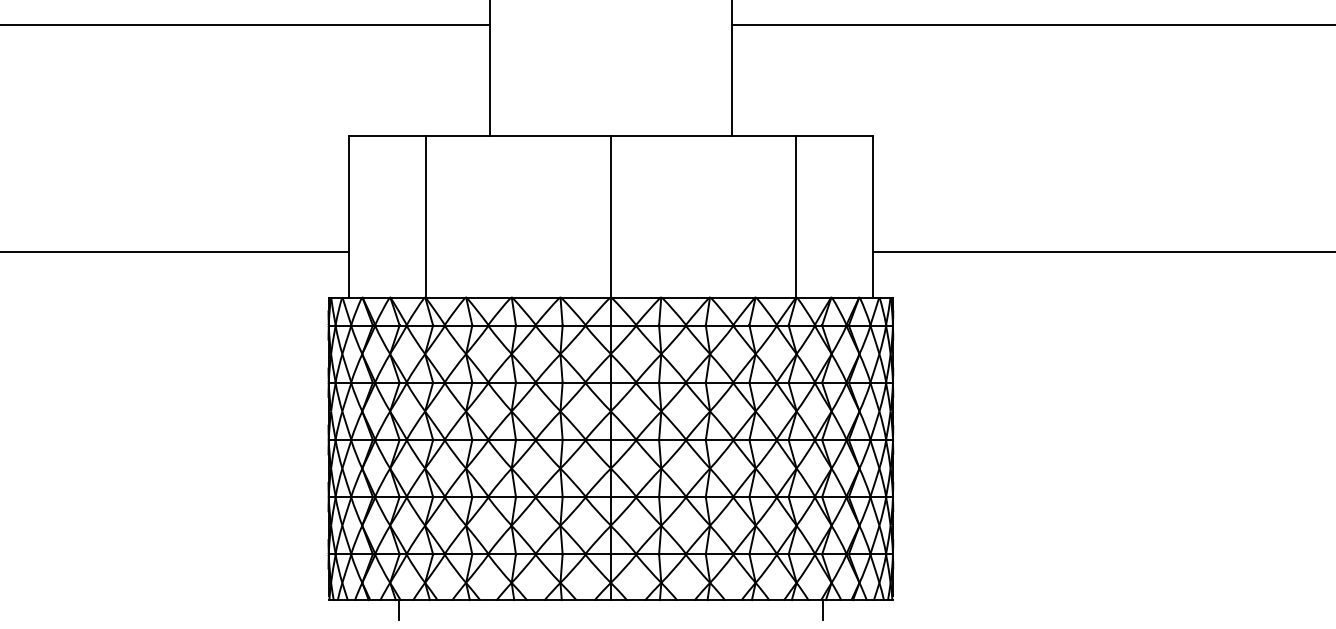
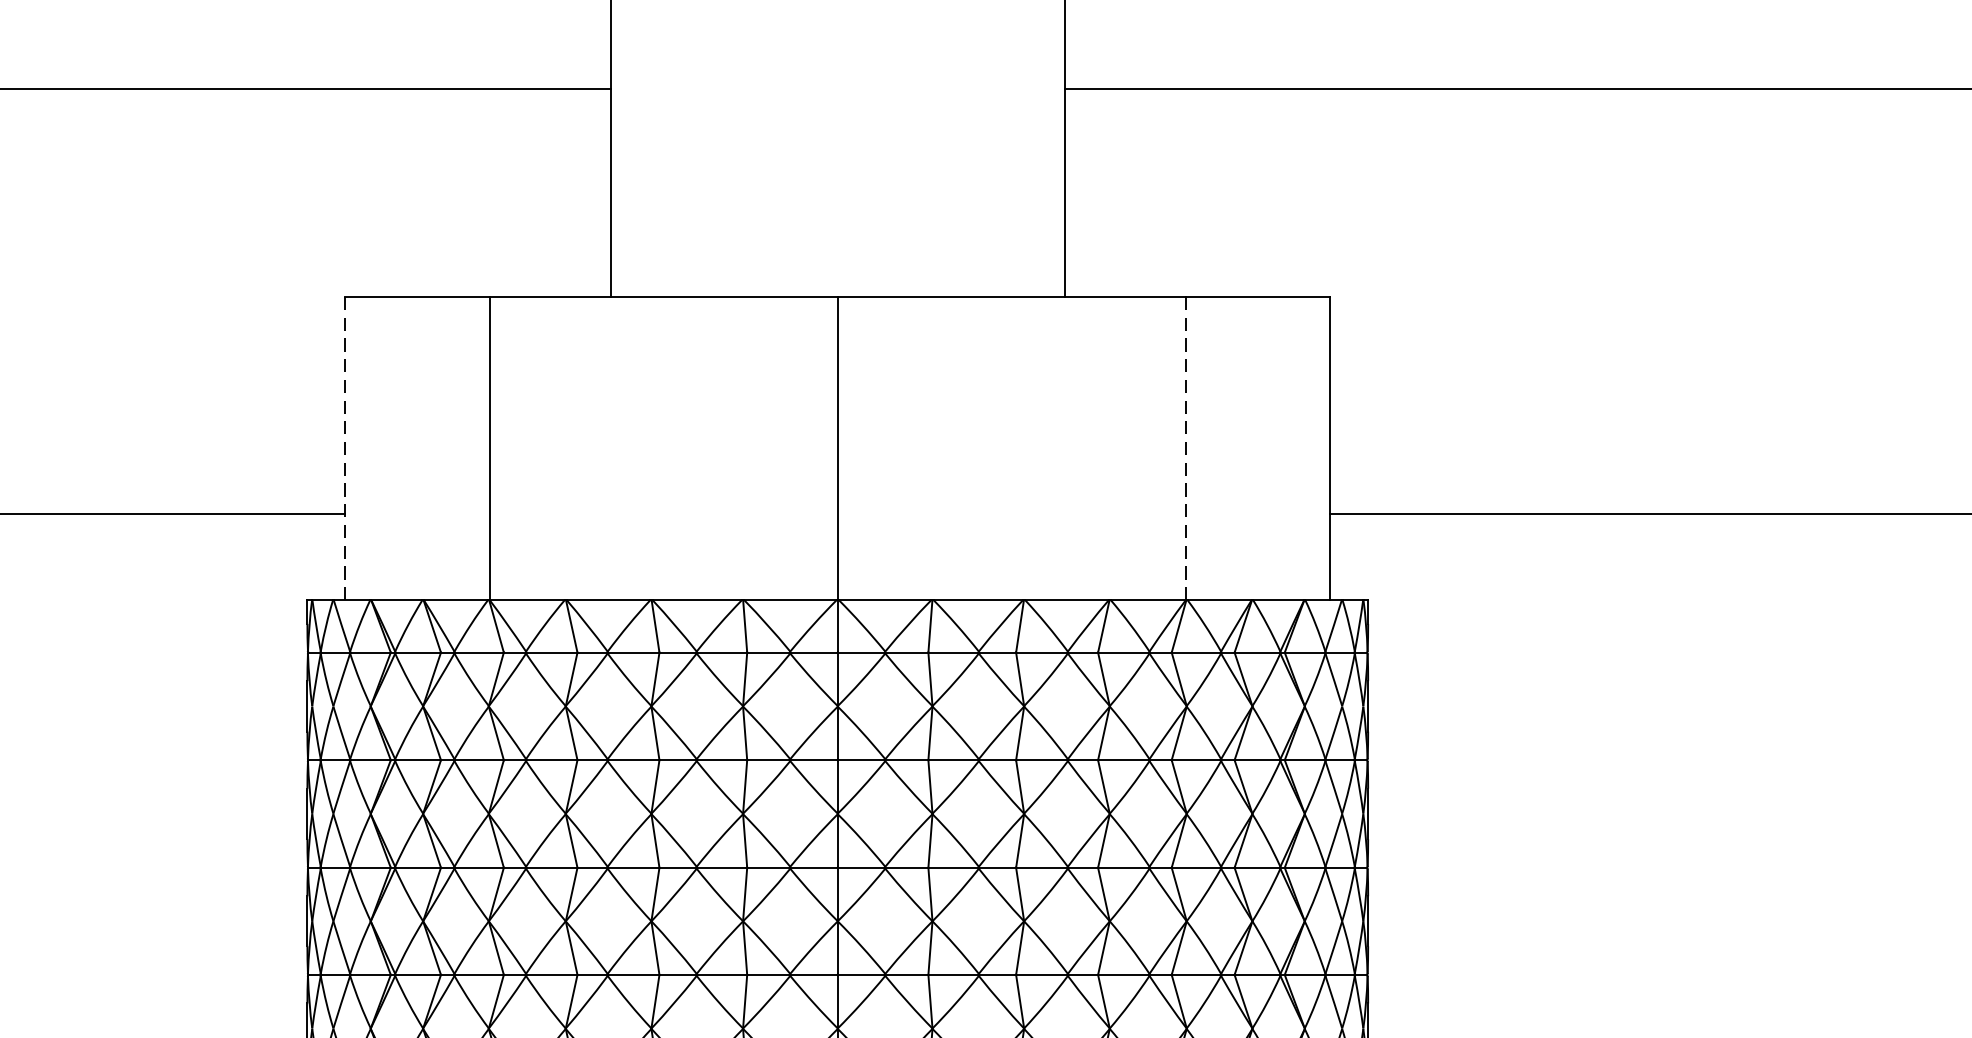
line: (348, 216) -> (344, 447), solid -> dashed
line: (796, 216) -> (1186, 447), solid -> dashed

